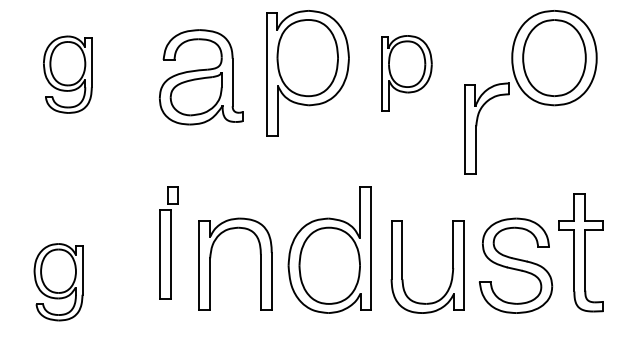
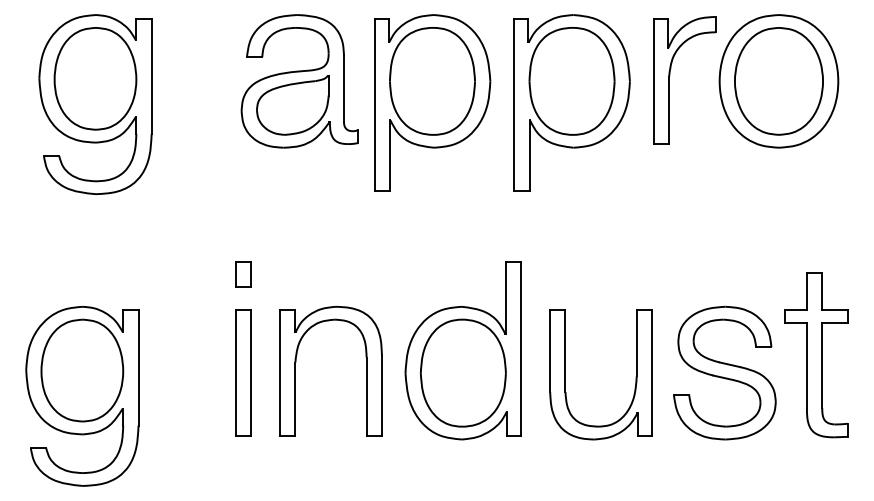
part: (406, 73) -> (571, 102), size x1.67
part: (67, 74) -> (95, 104), size x1.67
part: (200, 77) -> (299, 81), moved
part: (477, 125) -> (670, 76), moved
part: (166, 253) -> (243, 372), moved
part: (58, 281) -> (82, 395), size x1.67

